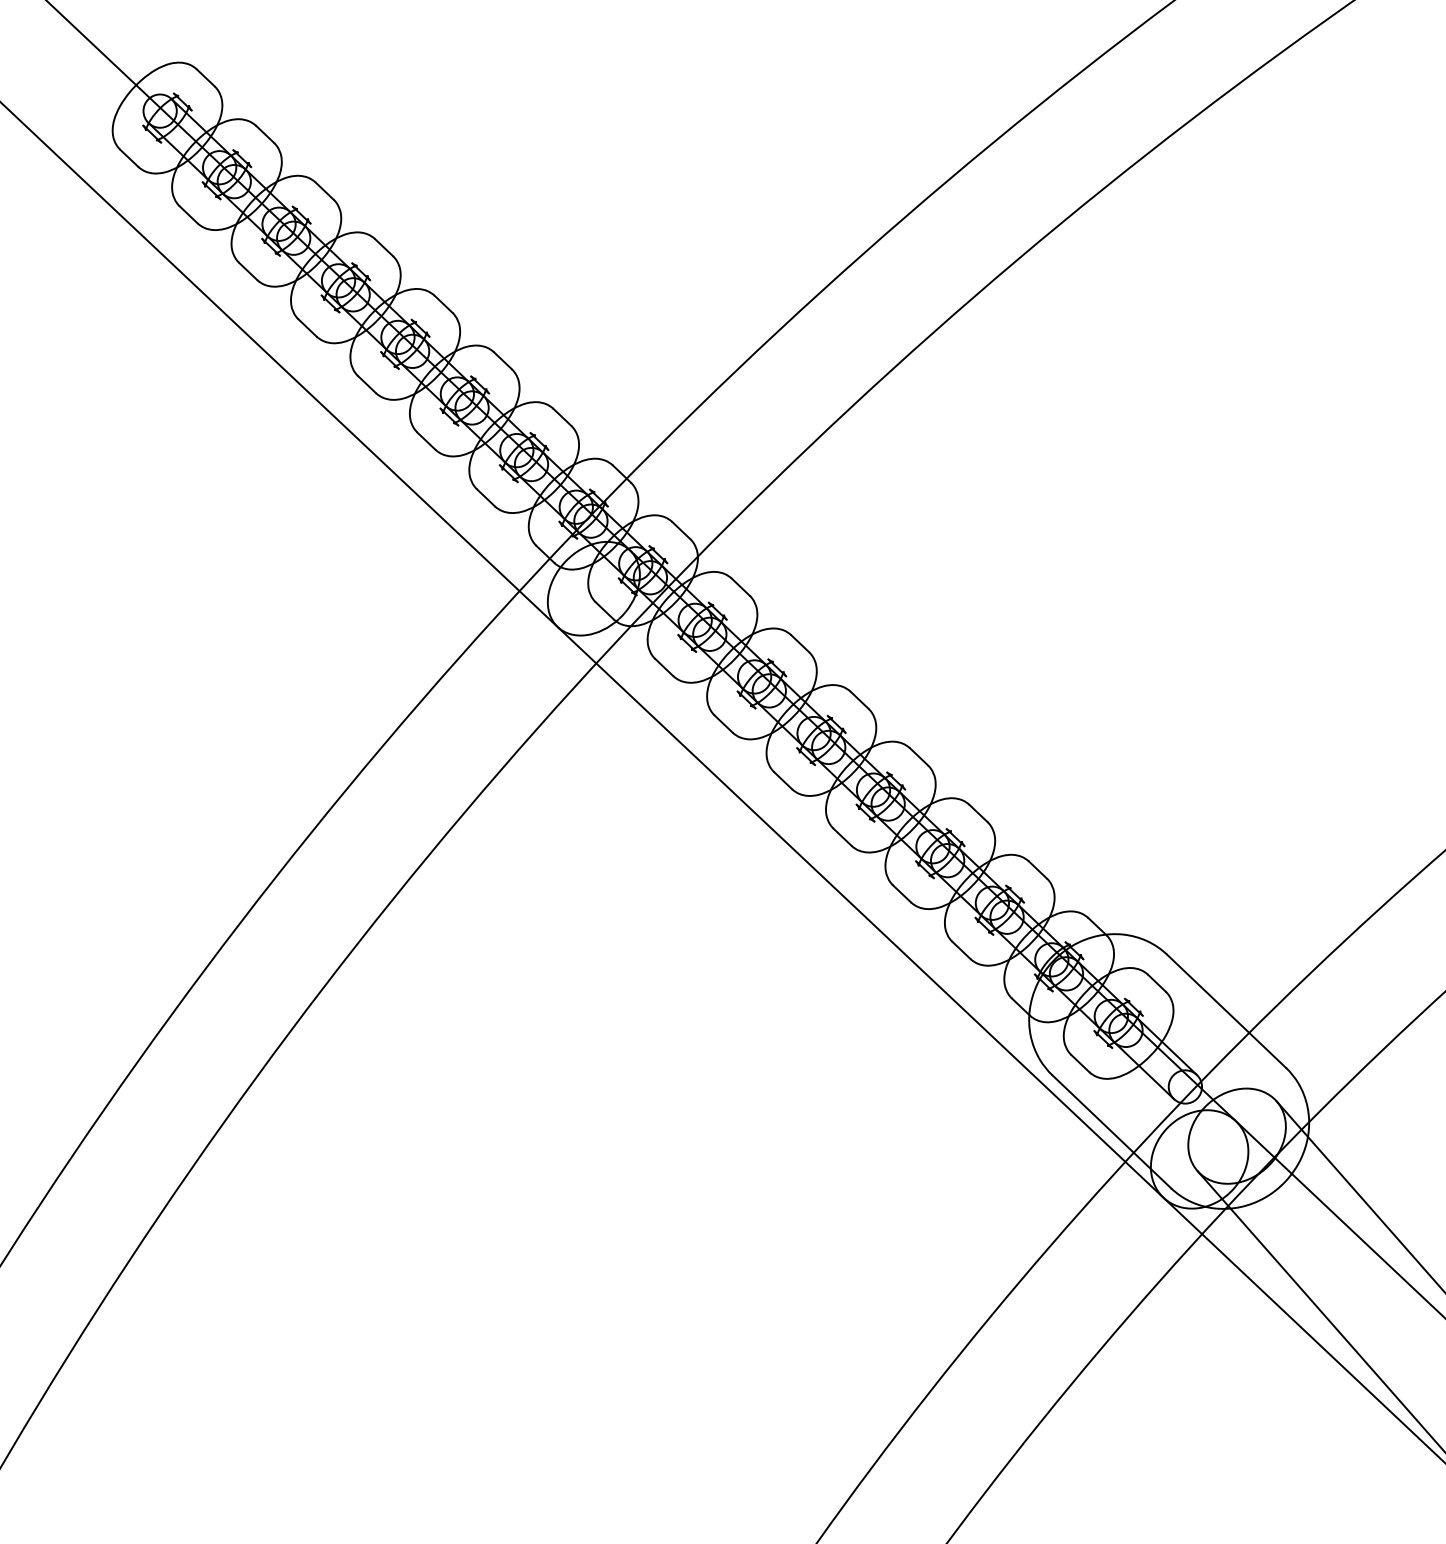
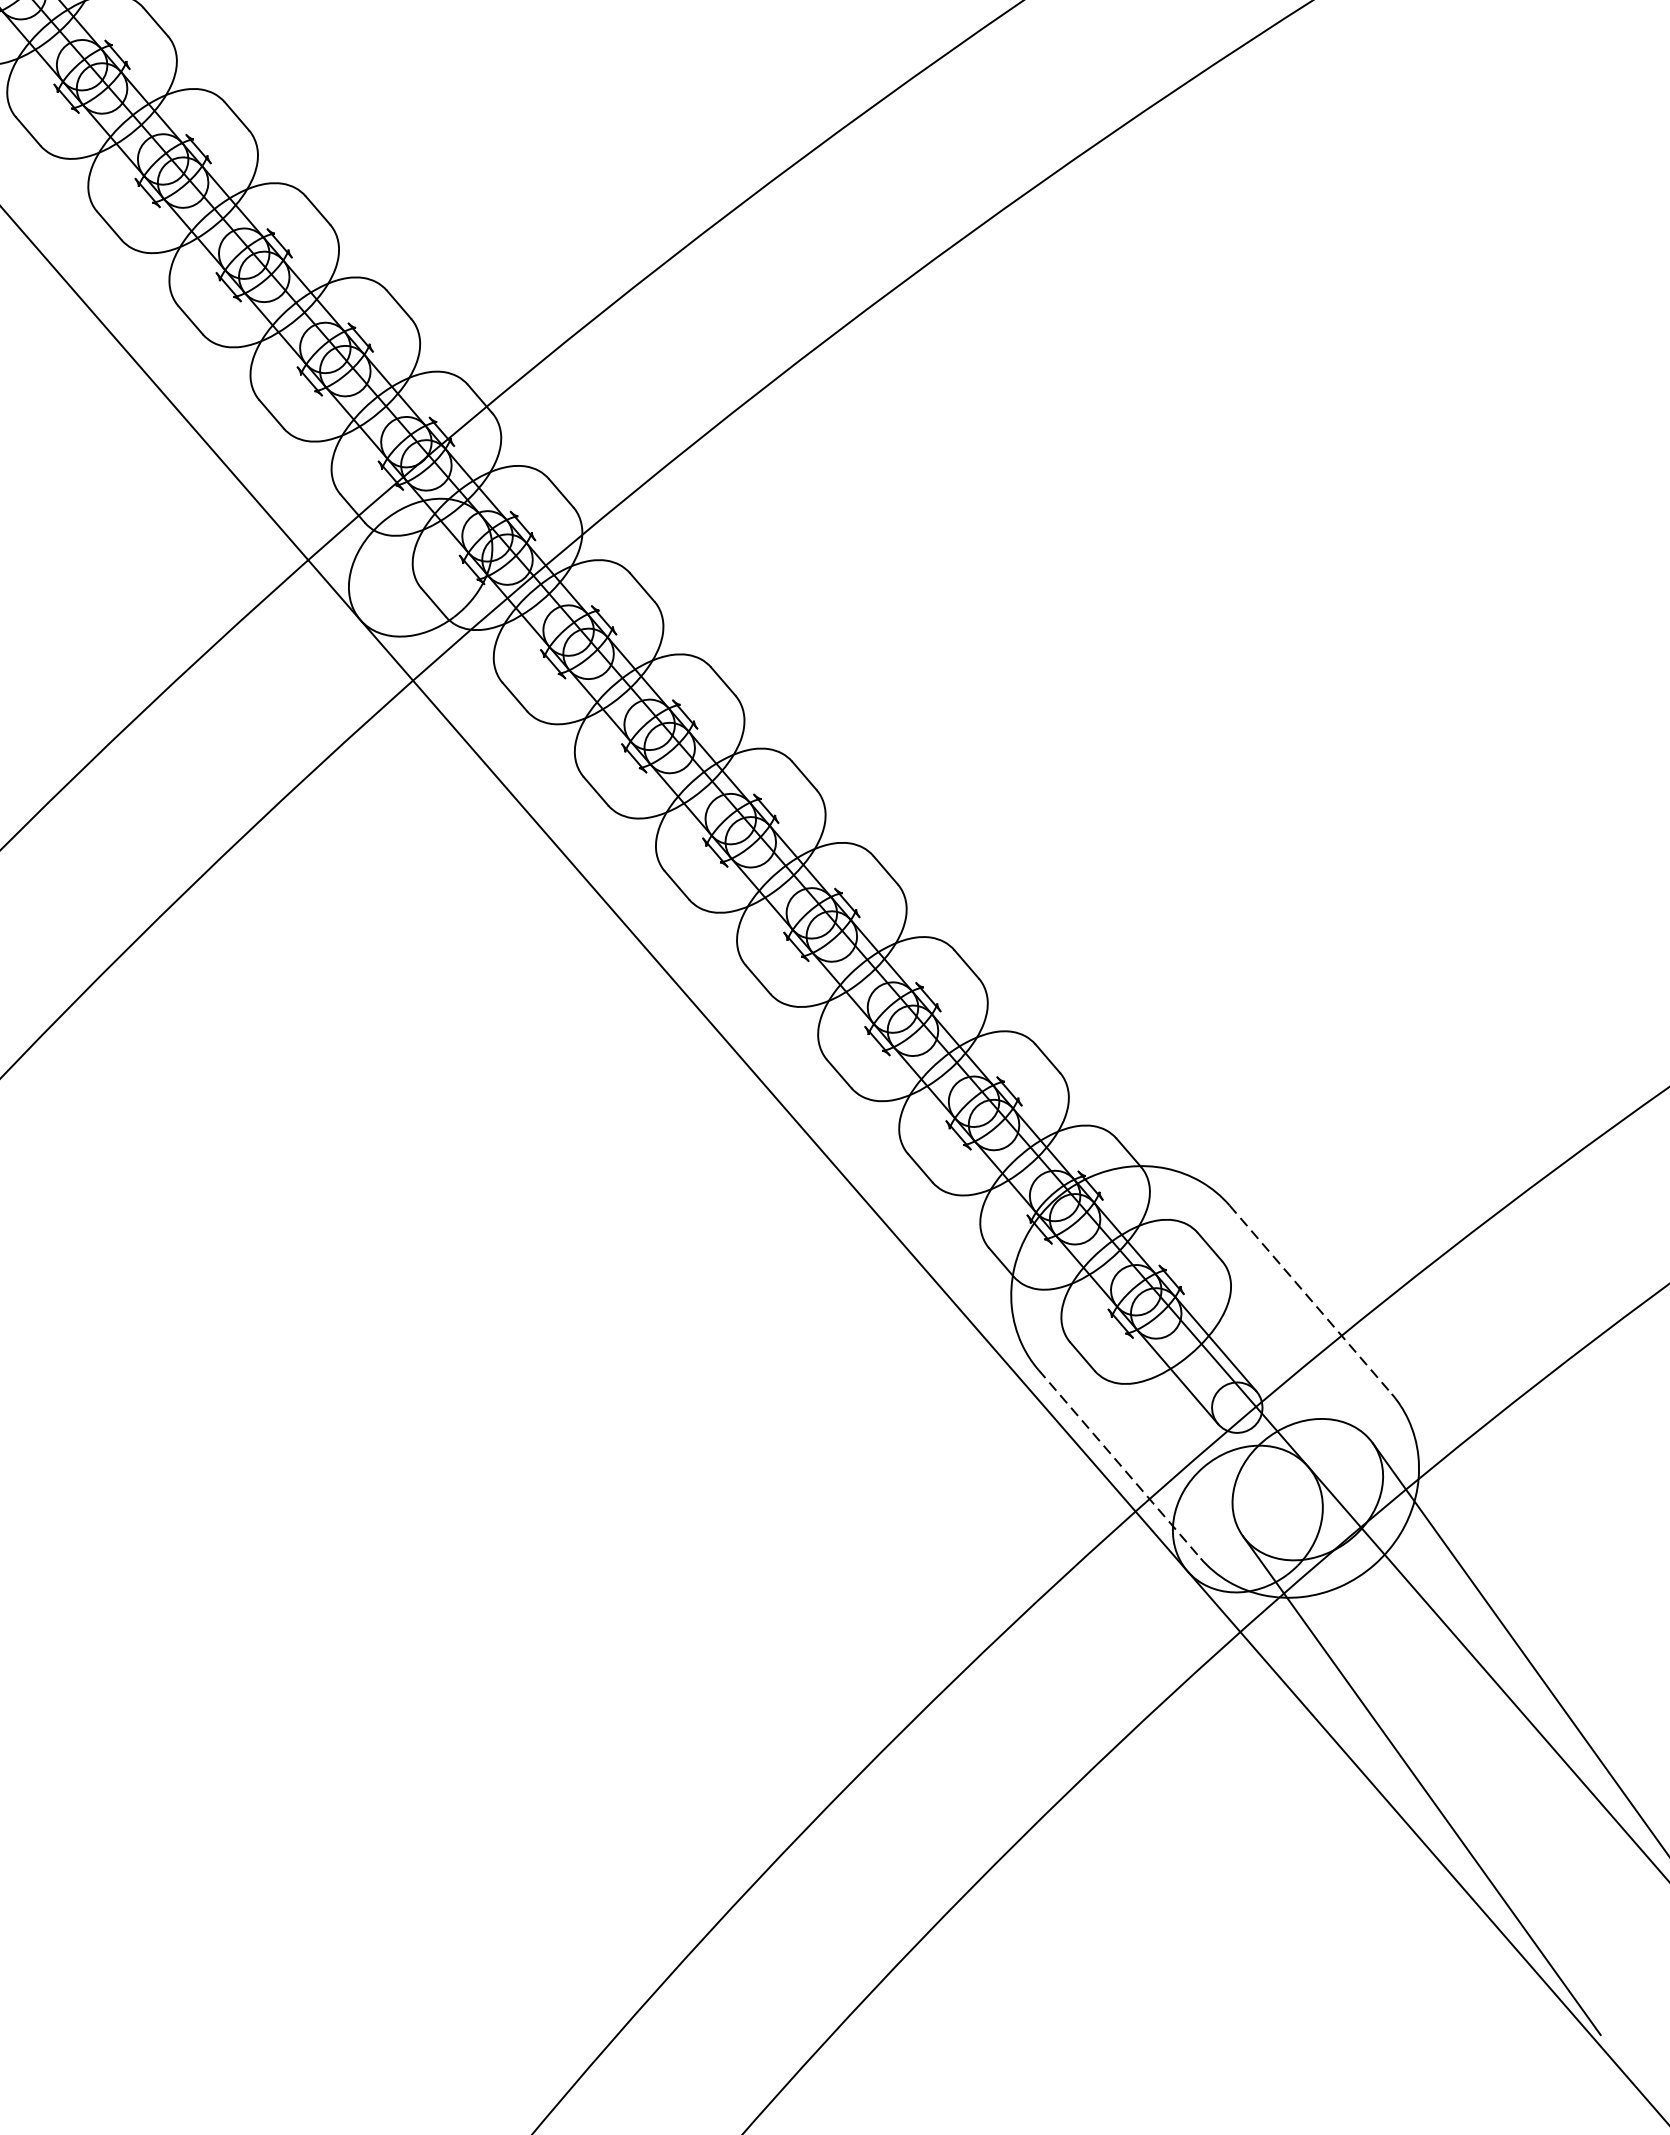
line: (1226, 1011) -> (1310, 1300), solid -> dashed
line: (1112, 1132) -> (1120, 1465), solid -> dashed

